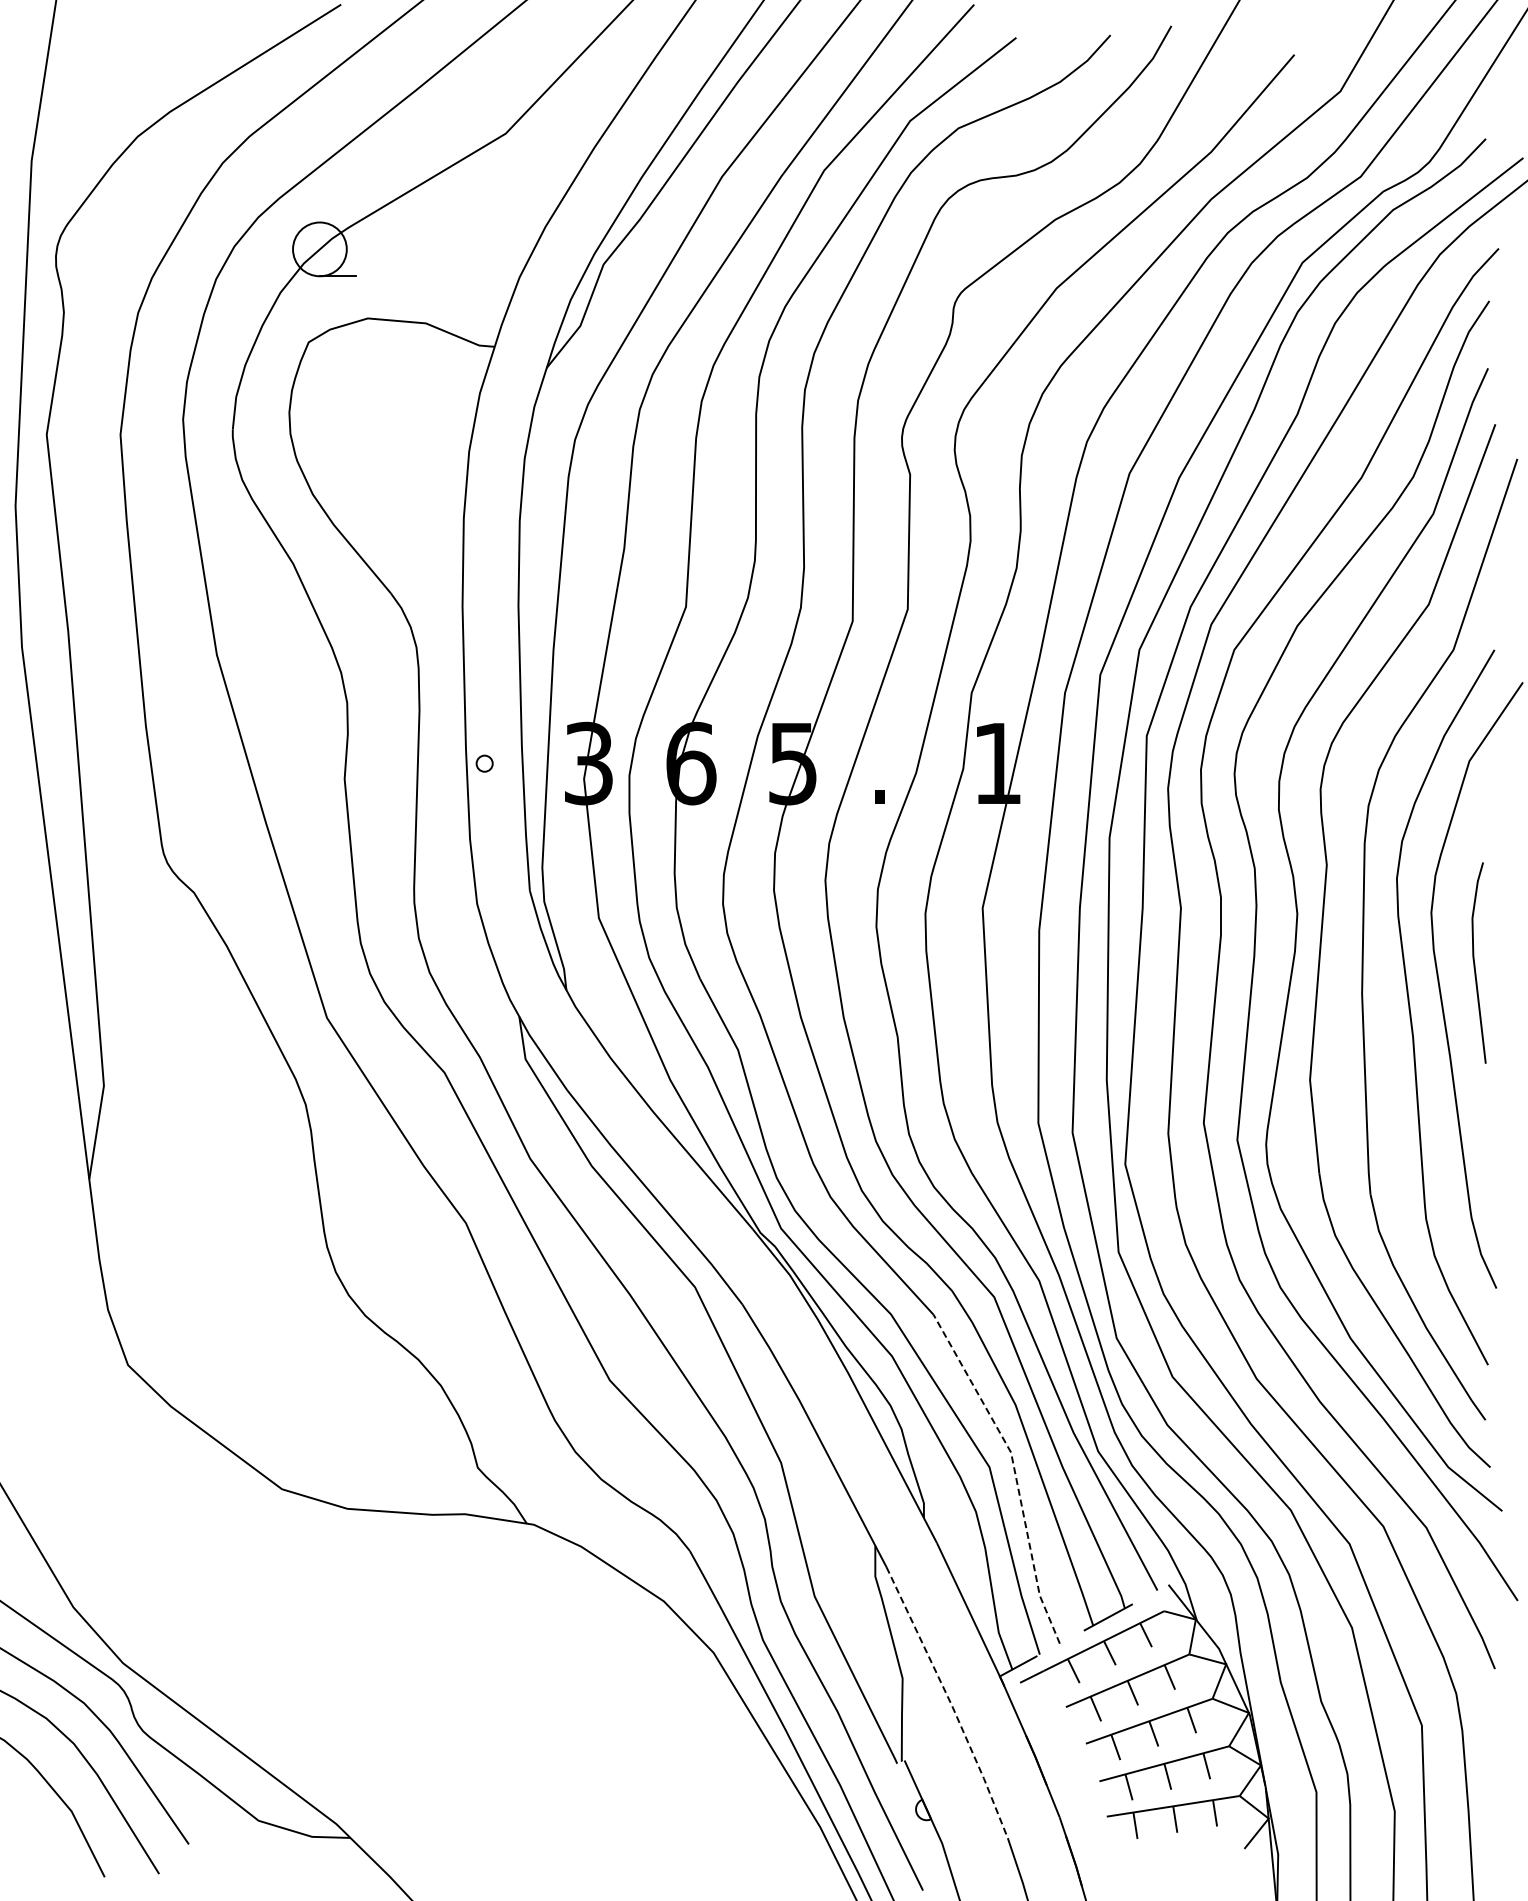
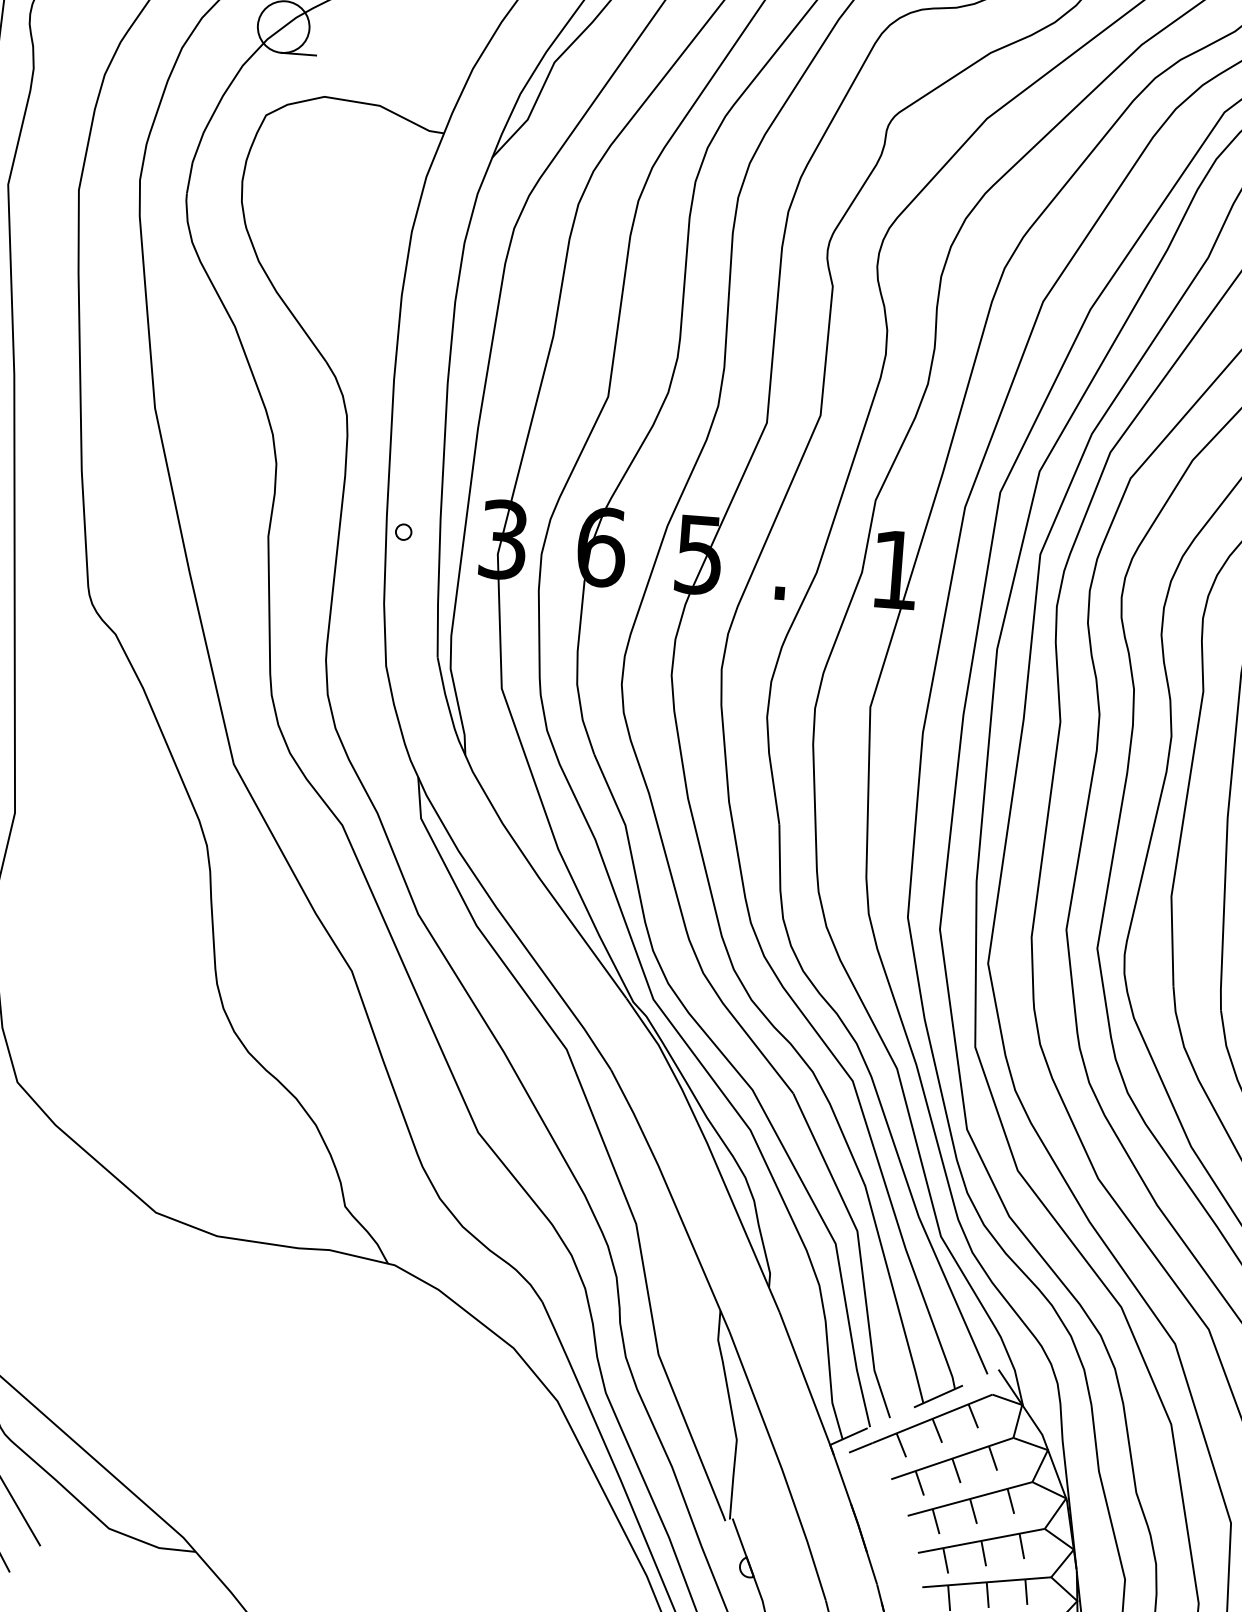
line: (1014, 1471) -> (859, 1249), dashed -> solid
line: (950, 1702) -> (780, 1466), dashed -> solid

